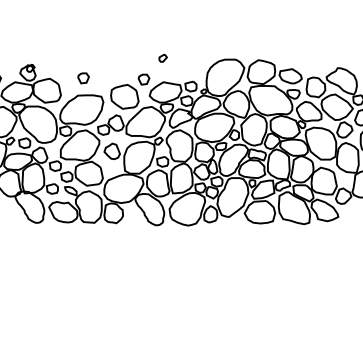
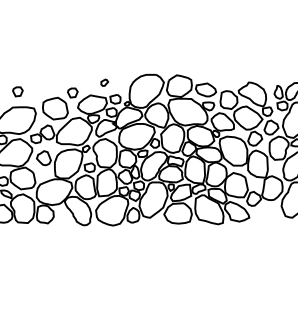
part: (162, 57) -> (104, 81), moved

